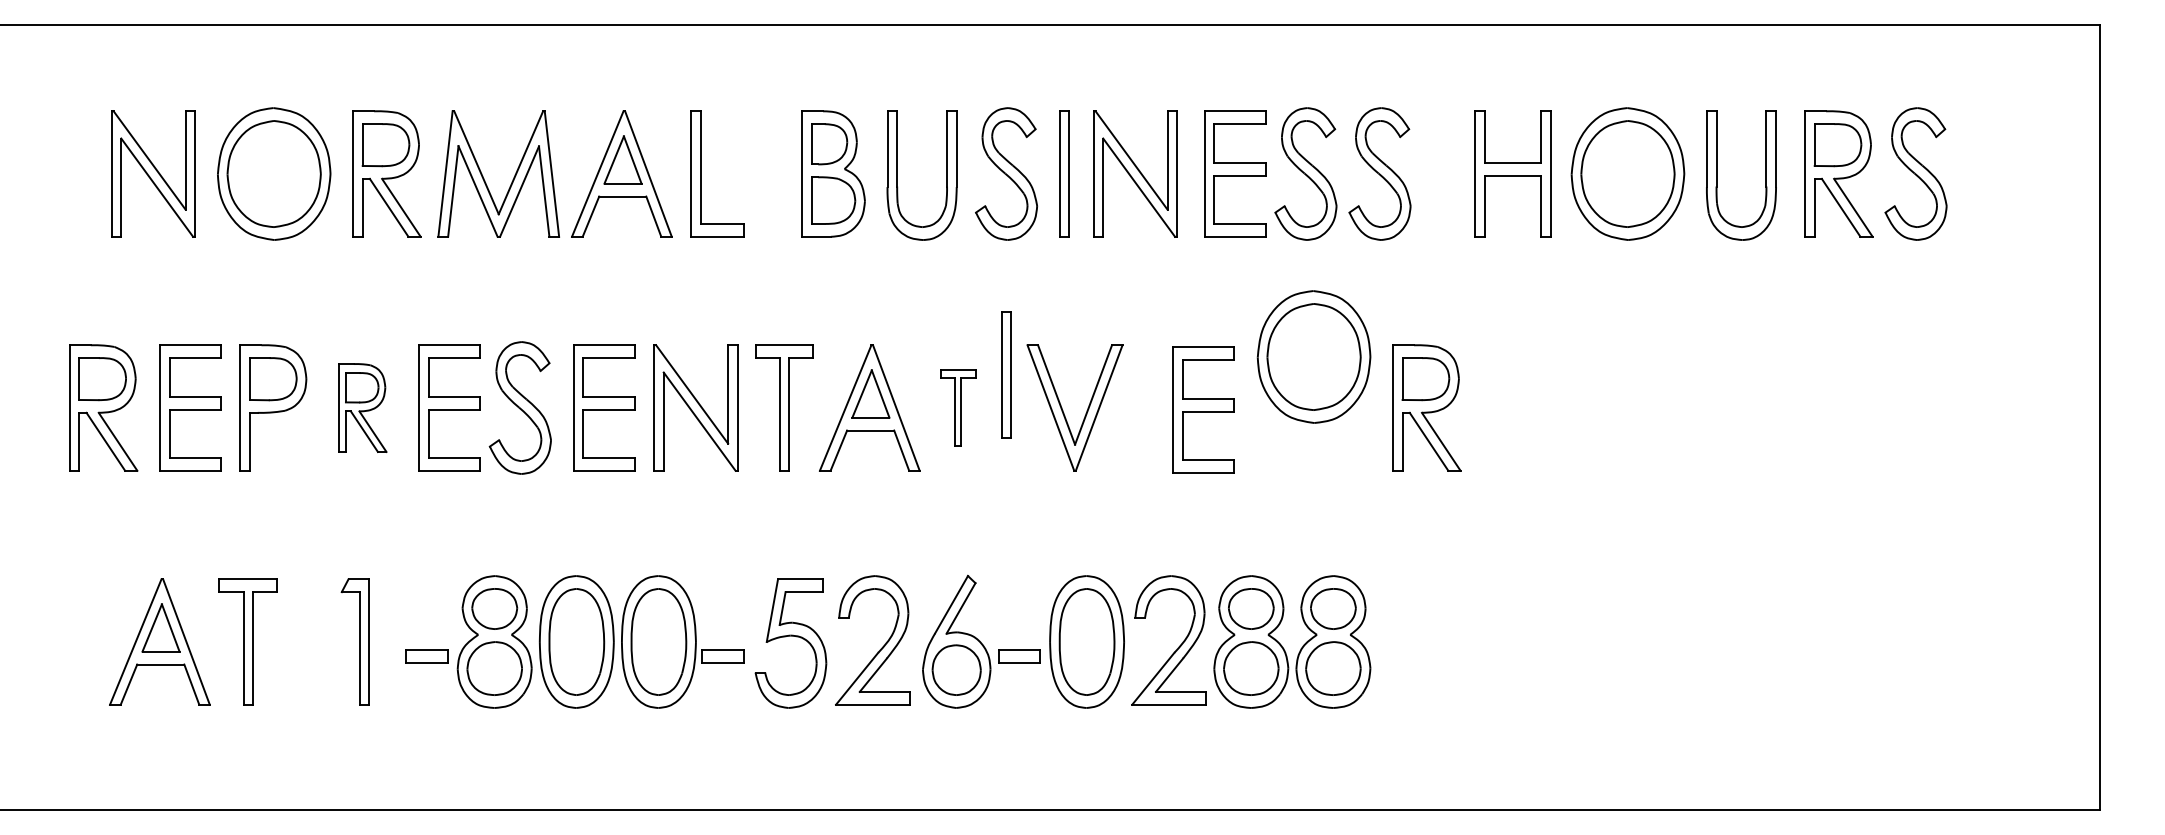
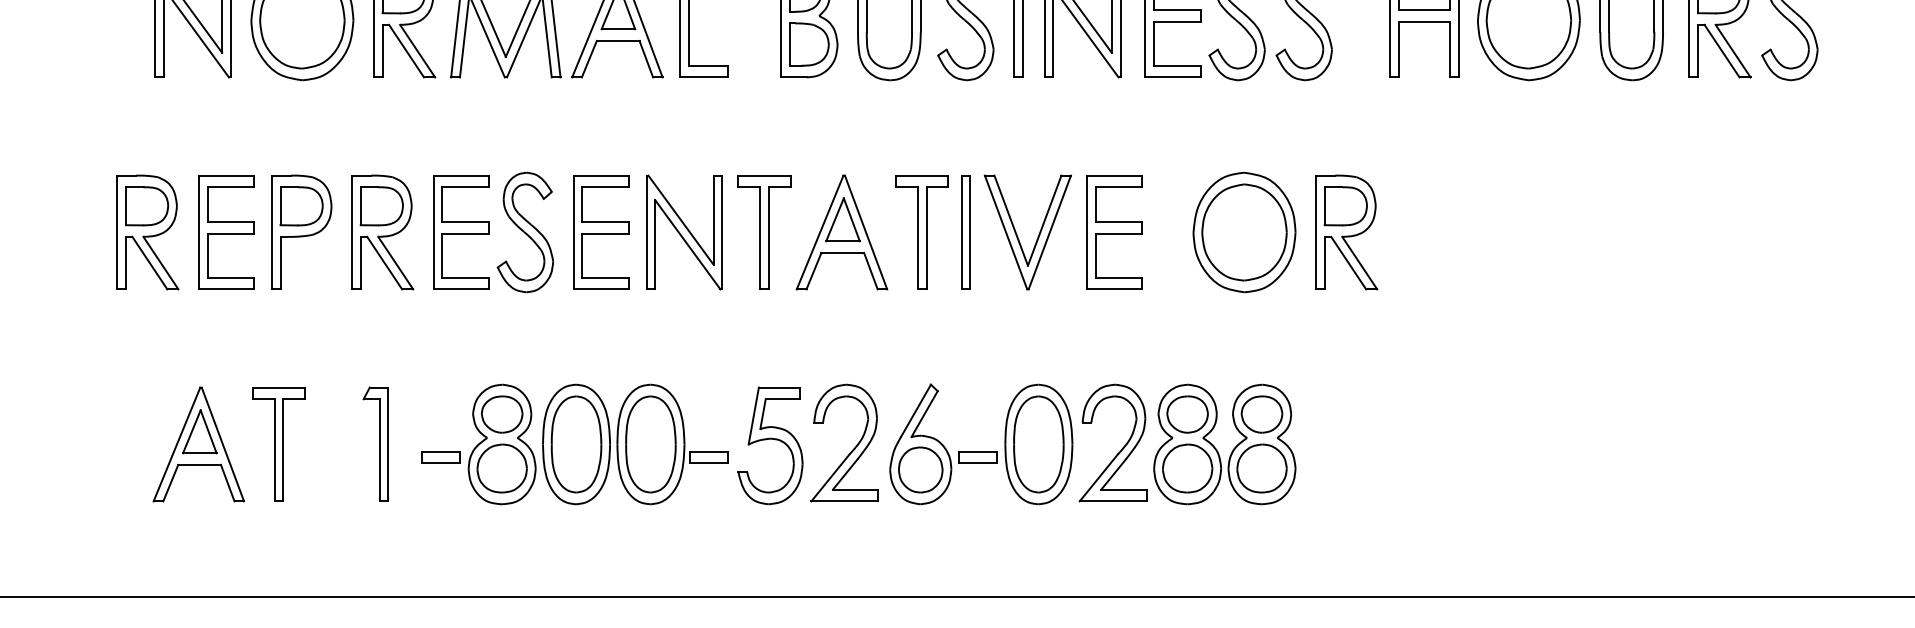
part: (1313, 356) -> (1243, 232), moved
part: (1006, 374) -> (965, 232), moved
part: (362, 407) -> (382, 232), size x1.43
part: (957, 407) -> (921, 232), size x1.67
part: (1203, 409) -> (1114, 232), moved

